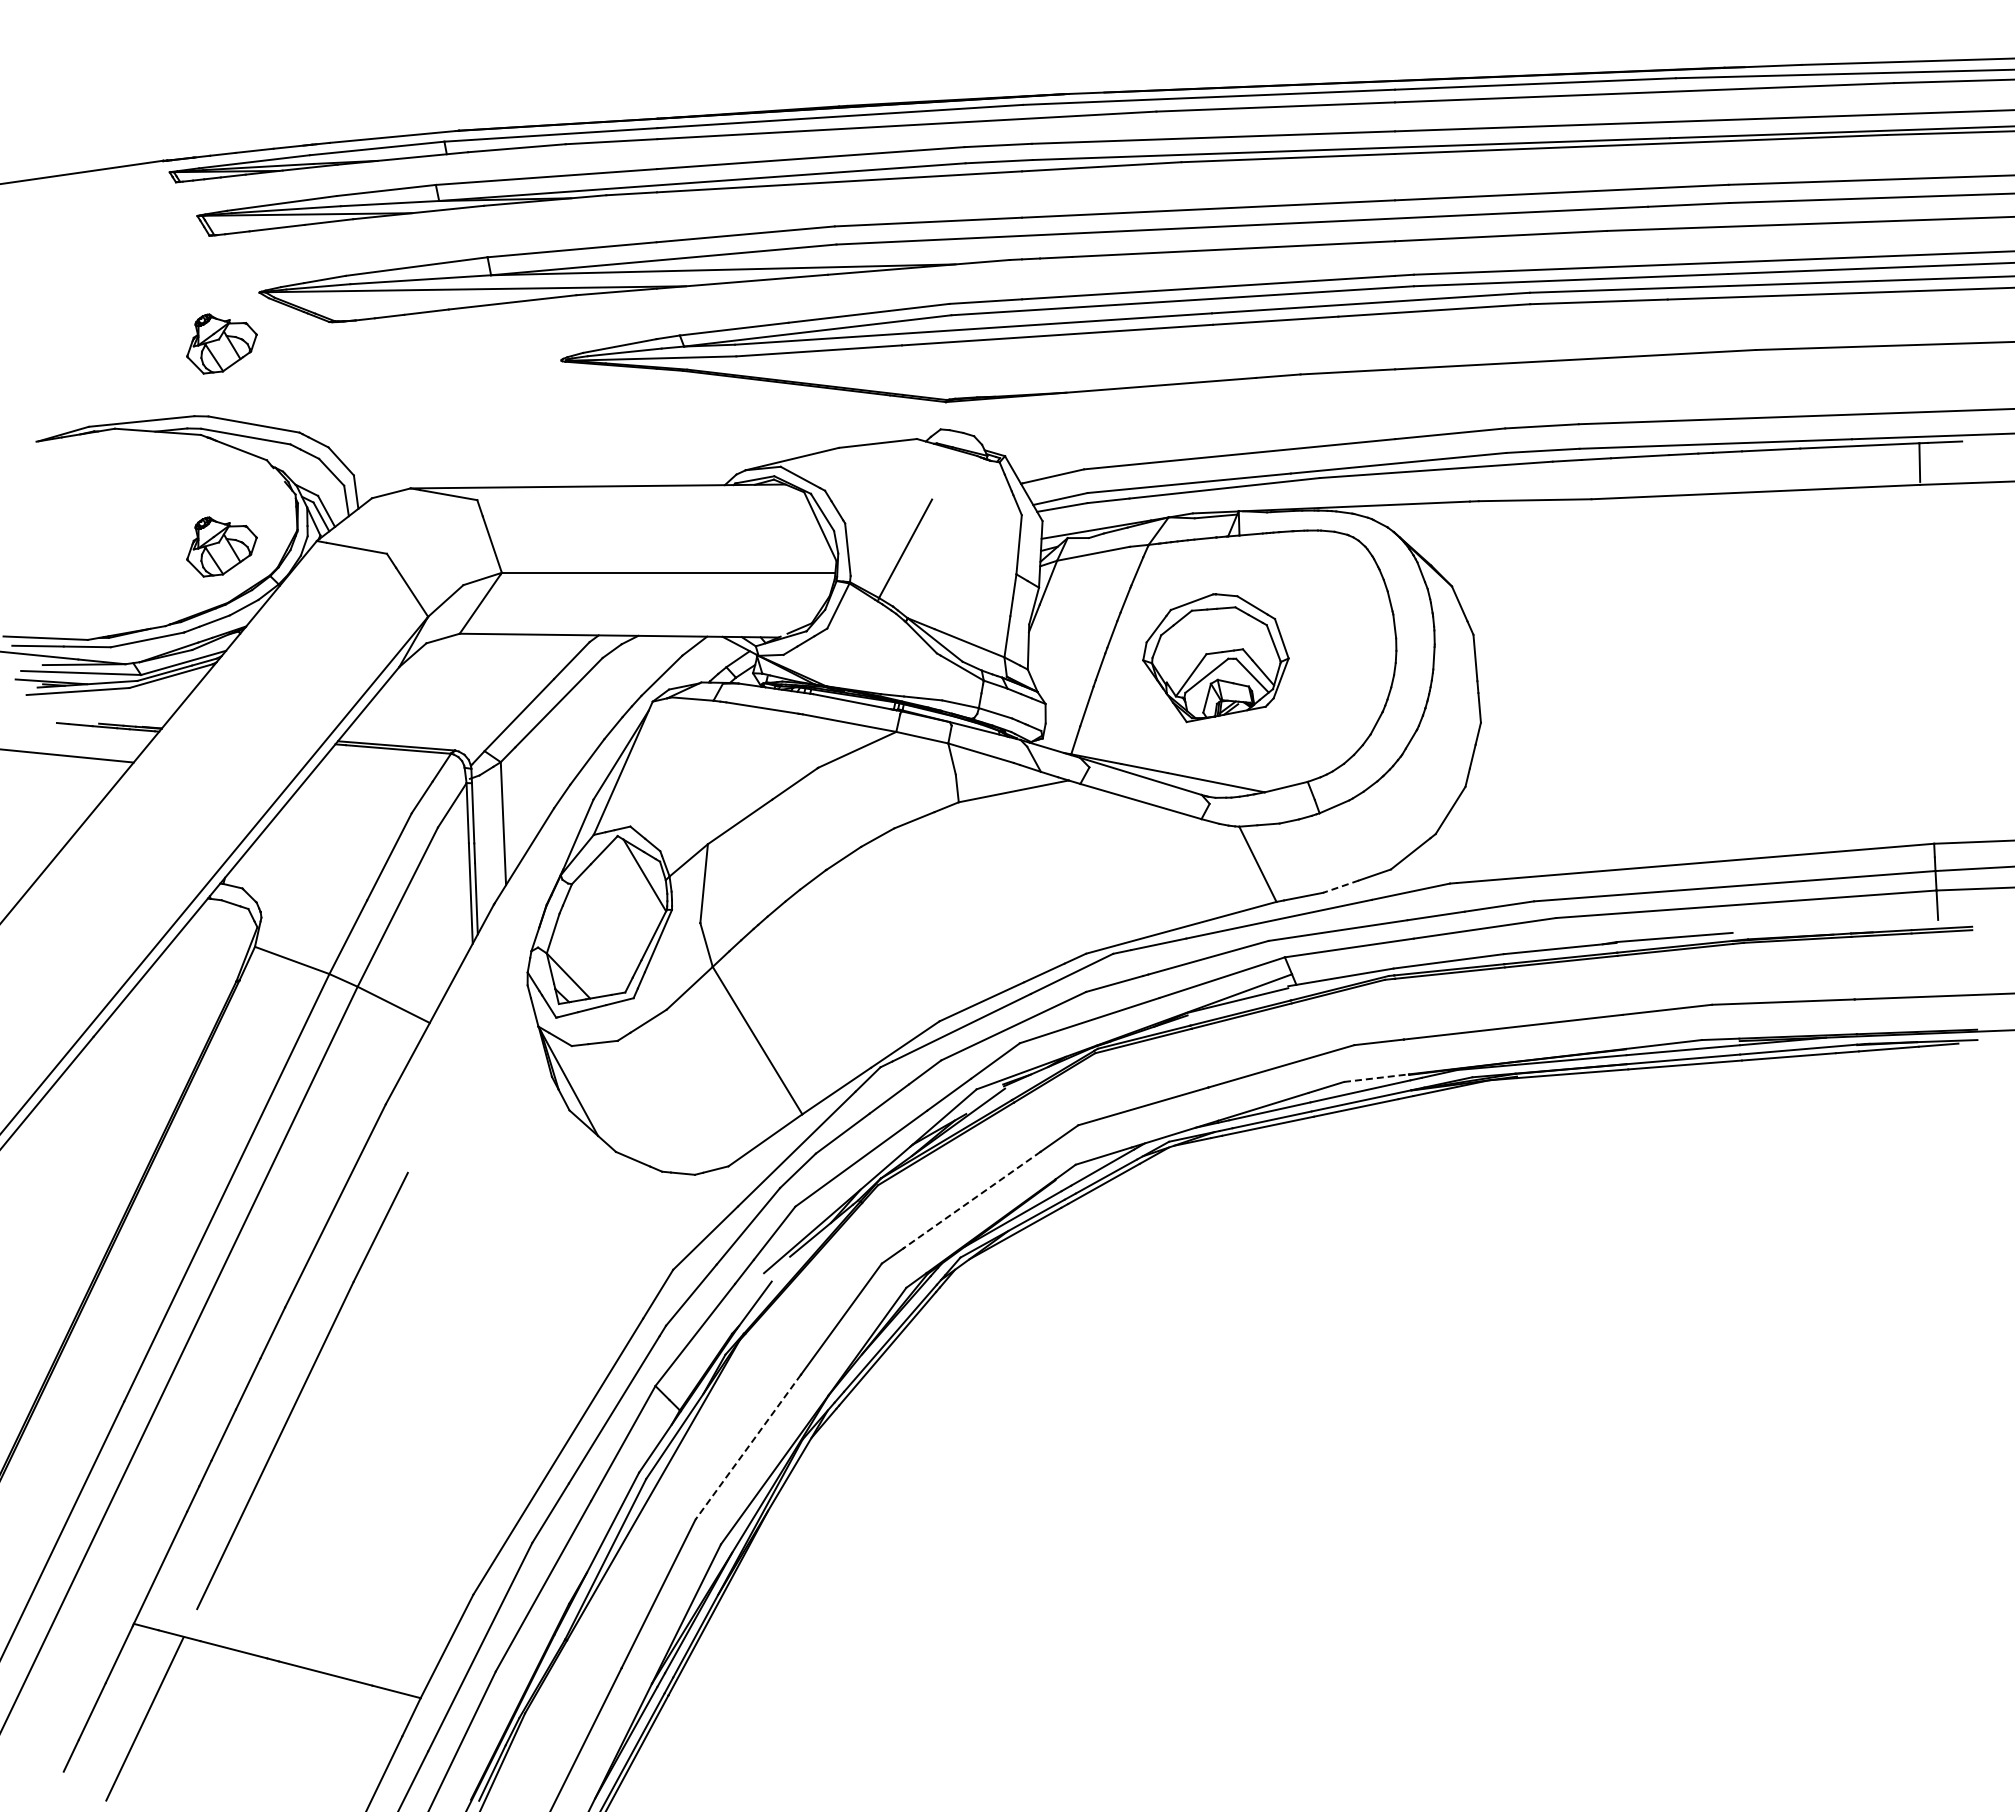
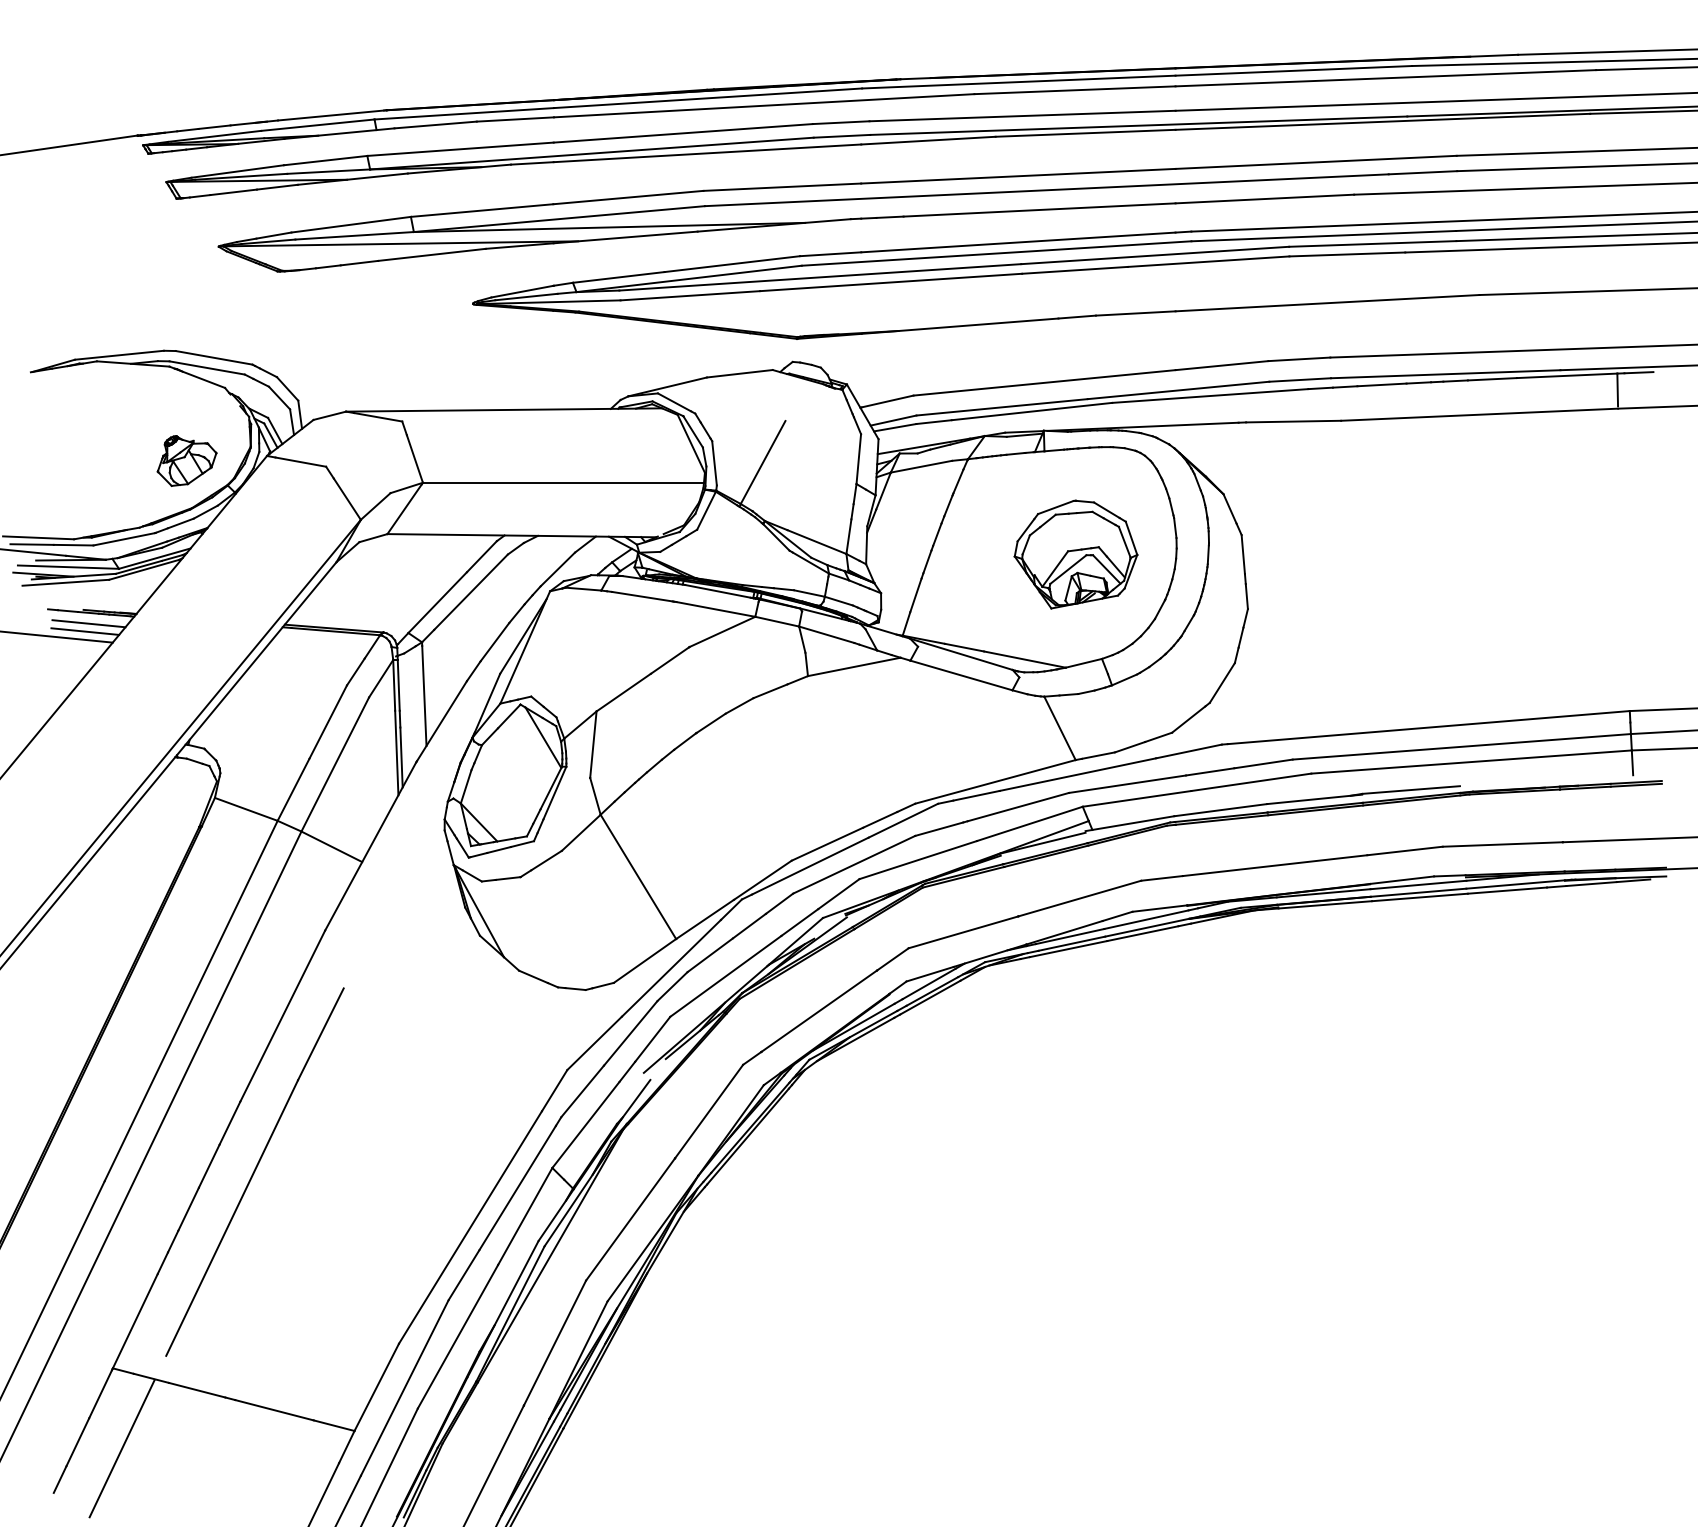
part: (221, 343) -> (186, 289), removed
part: (1215, 658) -> (1075, 554), moved
line: (105, 739) -> (88, 623), added
line: (100, 749) -> (84, 631), added
line: (1341, 886) -> (1130, 747), dashed -> solid
line: (1376, 1078) -> (1159, 908), dashed -> solid
line: (972, 1200) -> (819, 1011), dashed -> solid
line: (748, 1447) -> (630, 1219), dashed -> solid

